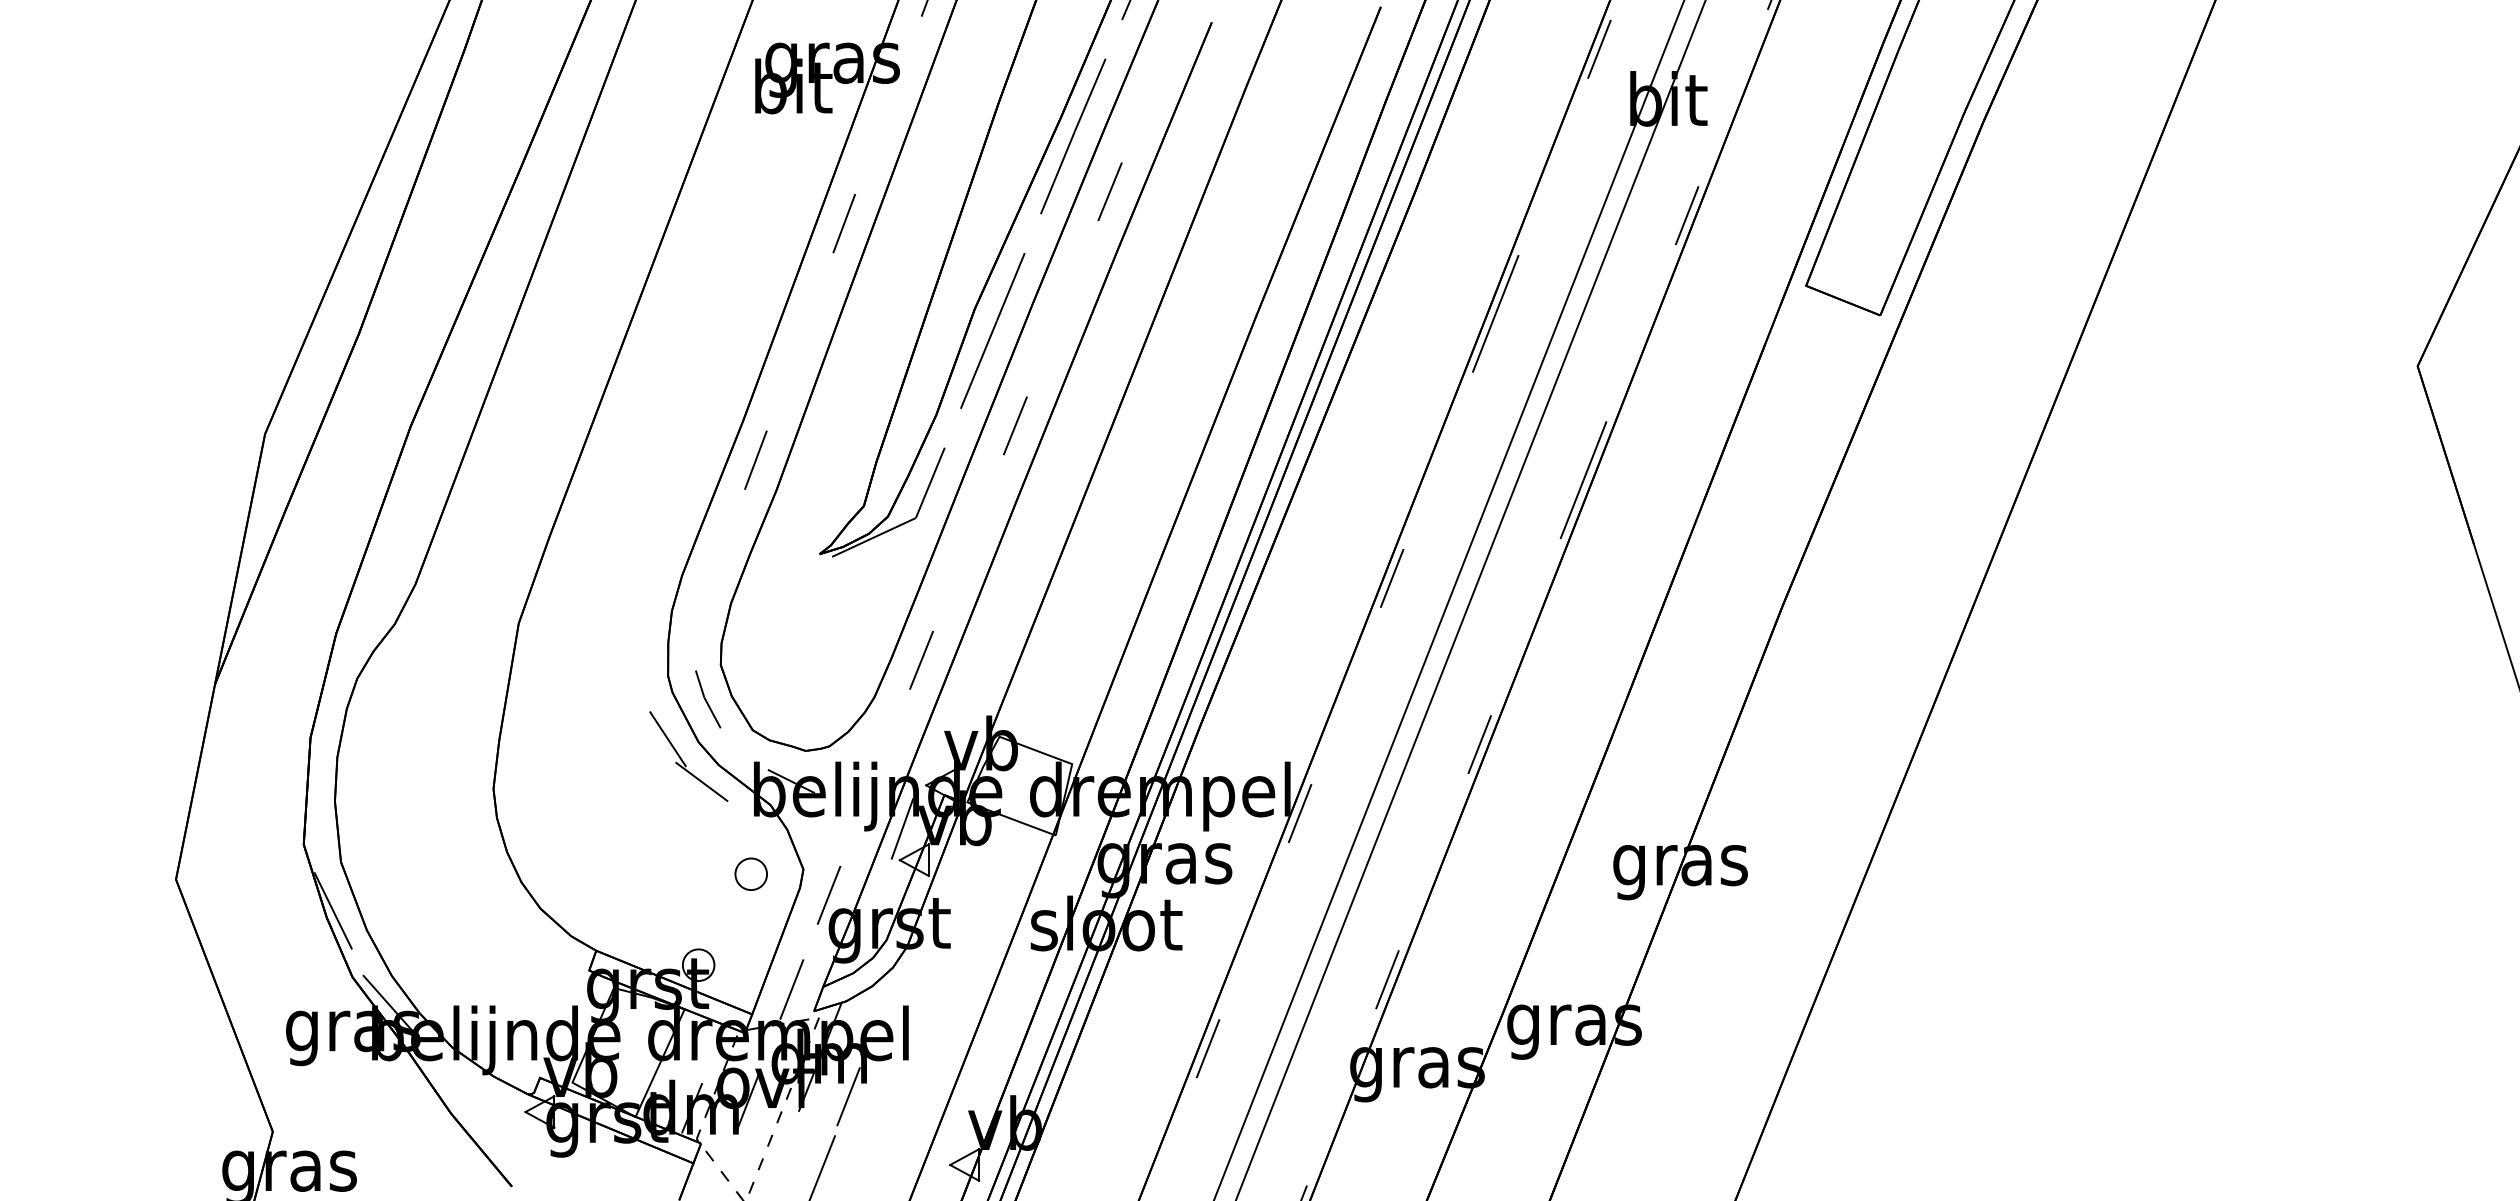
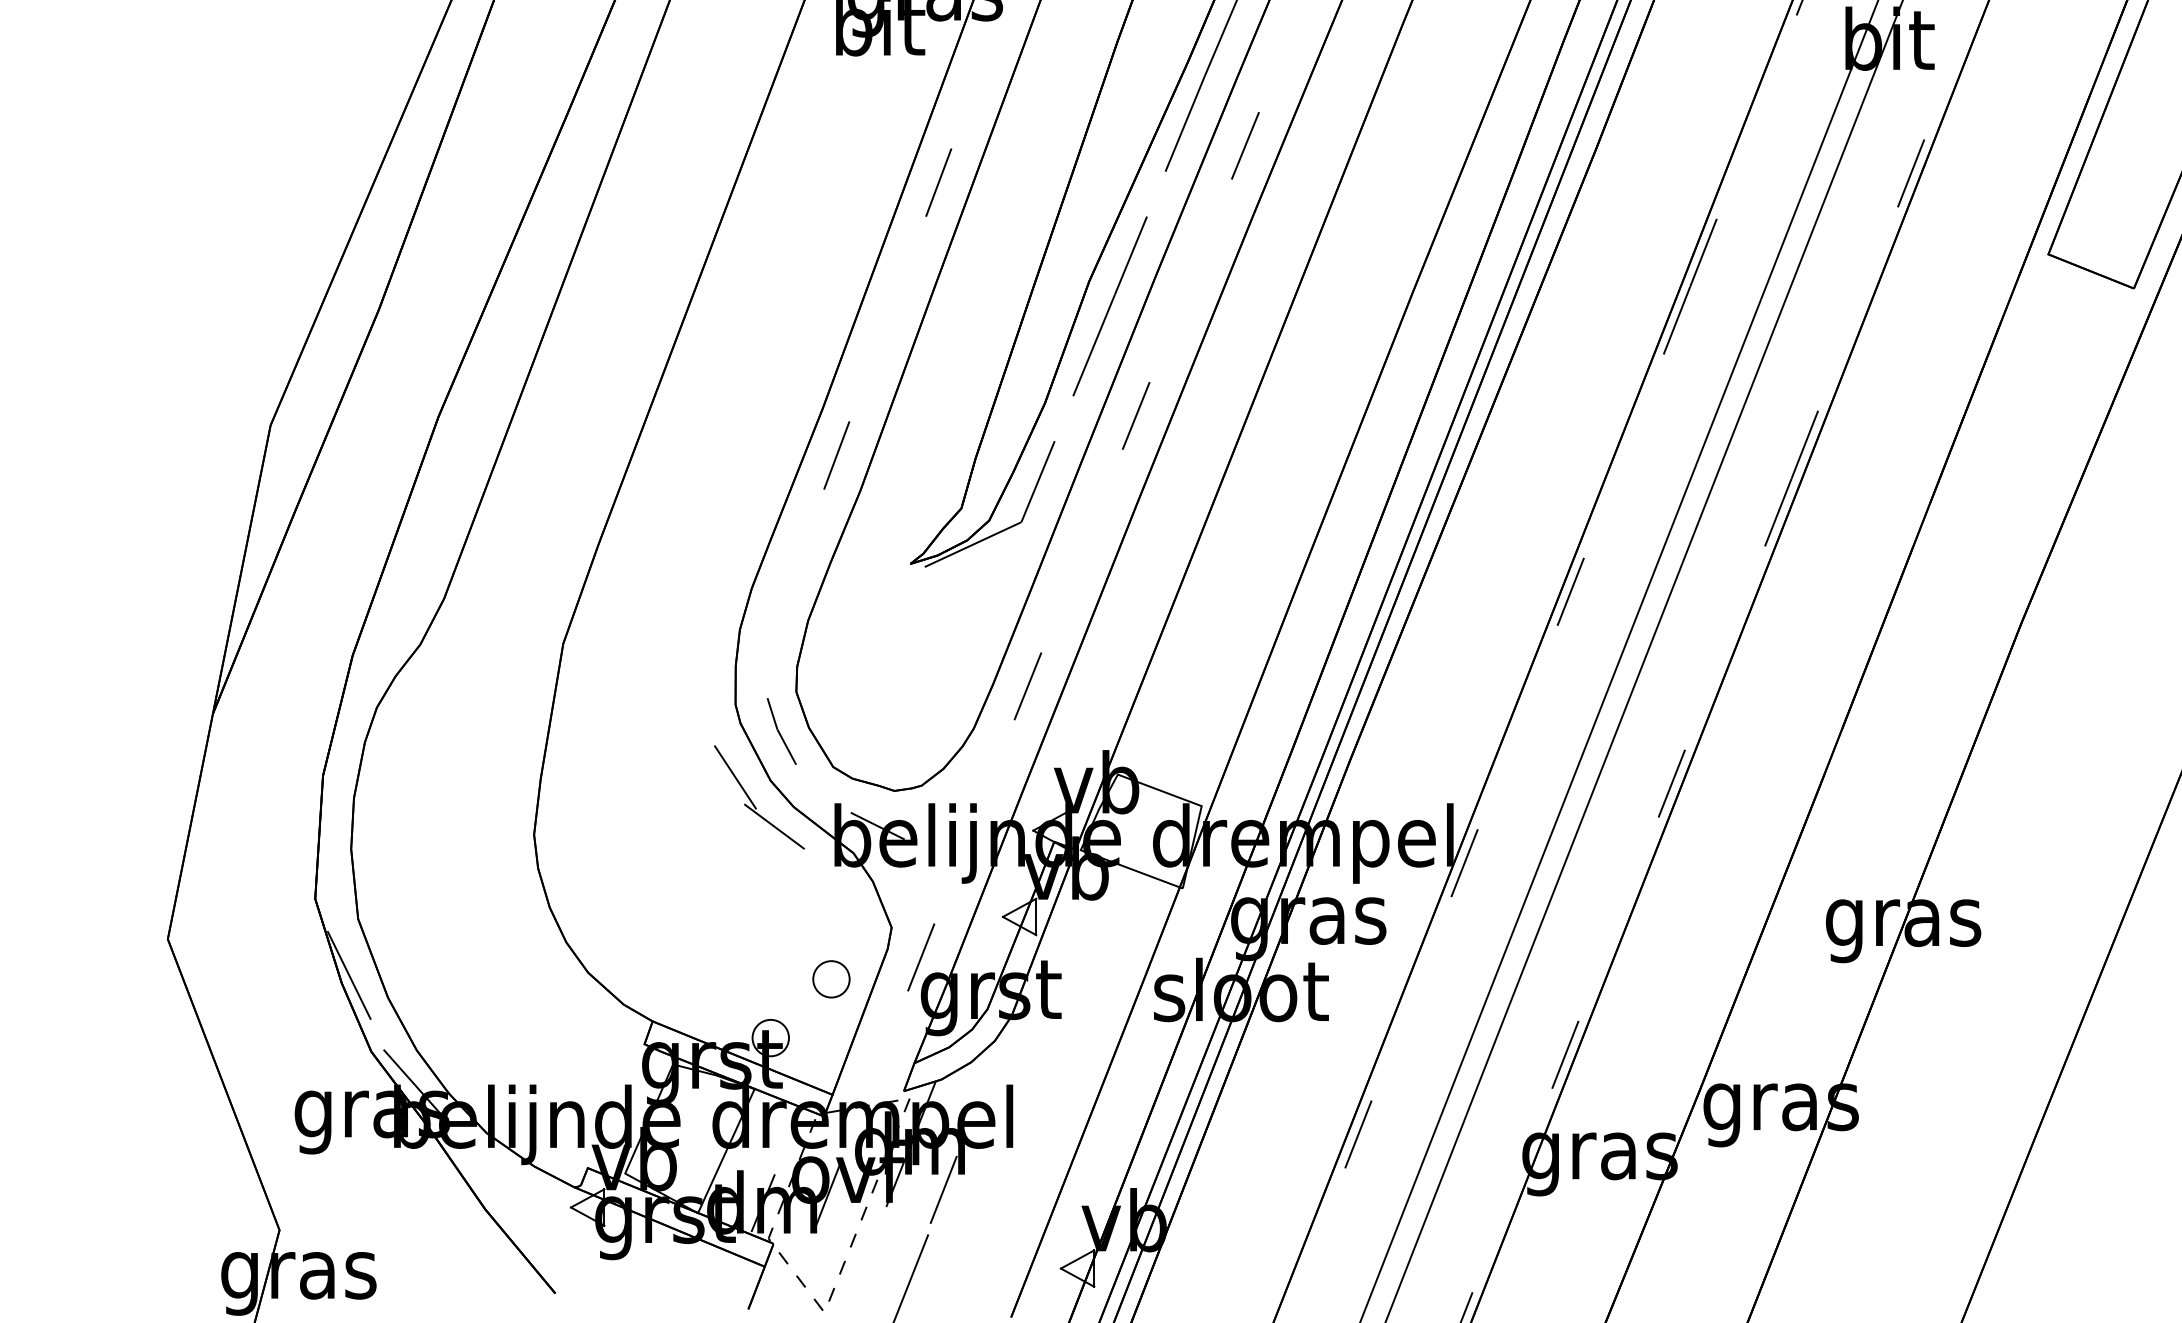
line: (902, 828) -> (1005, 880), removed
part: (750, 873) -> (830, 978), moved
line: (791, 989) -> (877, 1066), removed

